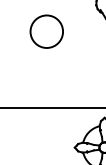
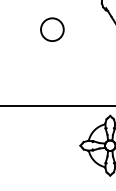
circle: (46, 31) -> (52, 29), size x0.7

